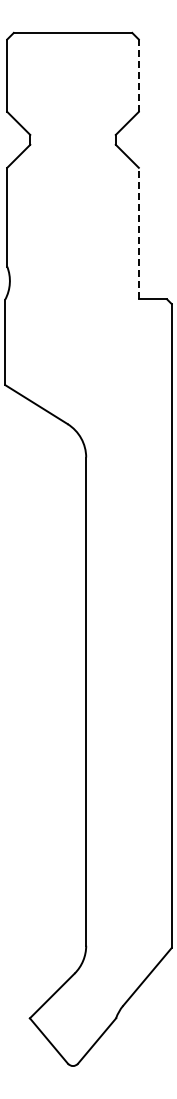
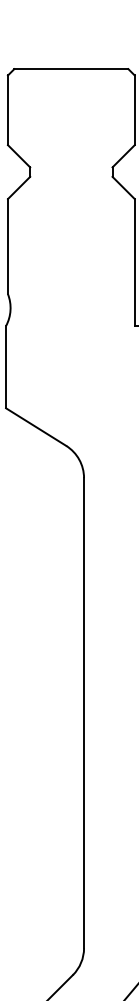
line: (138, 75) -> (134, 110), dashed -> solid
line: (138, 233) -> (134, 262), dashed -> solid

